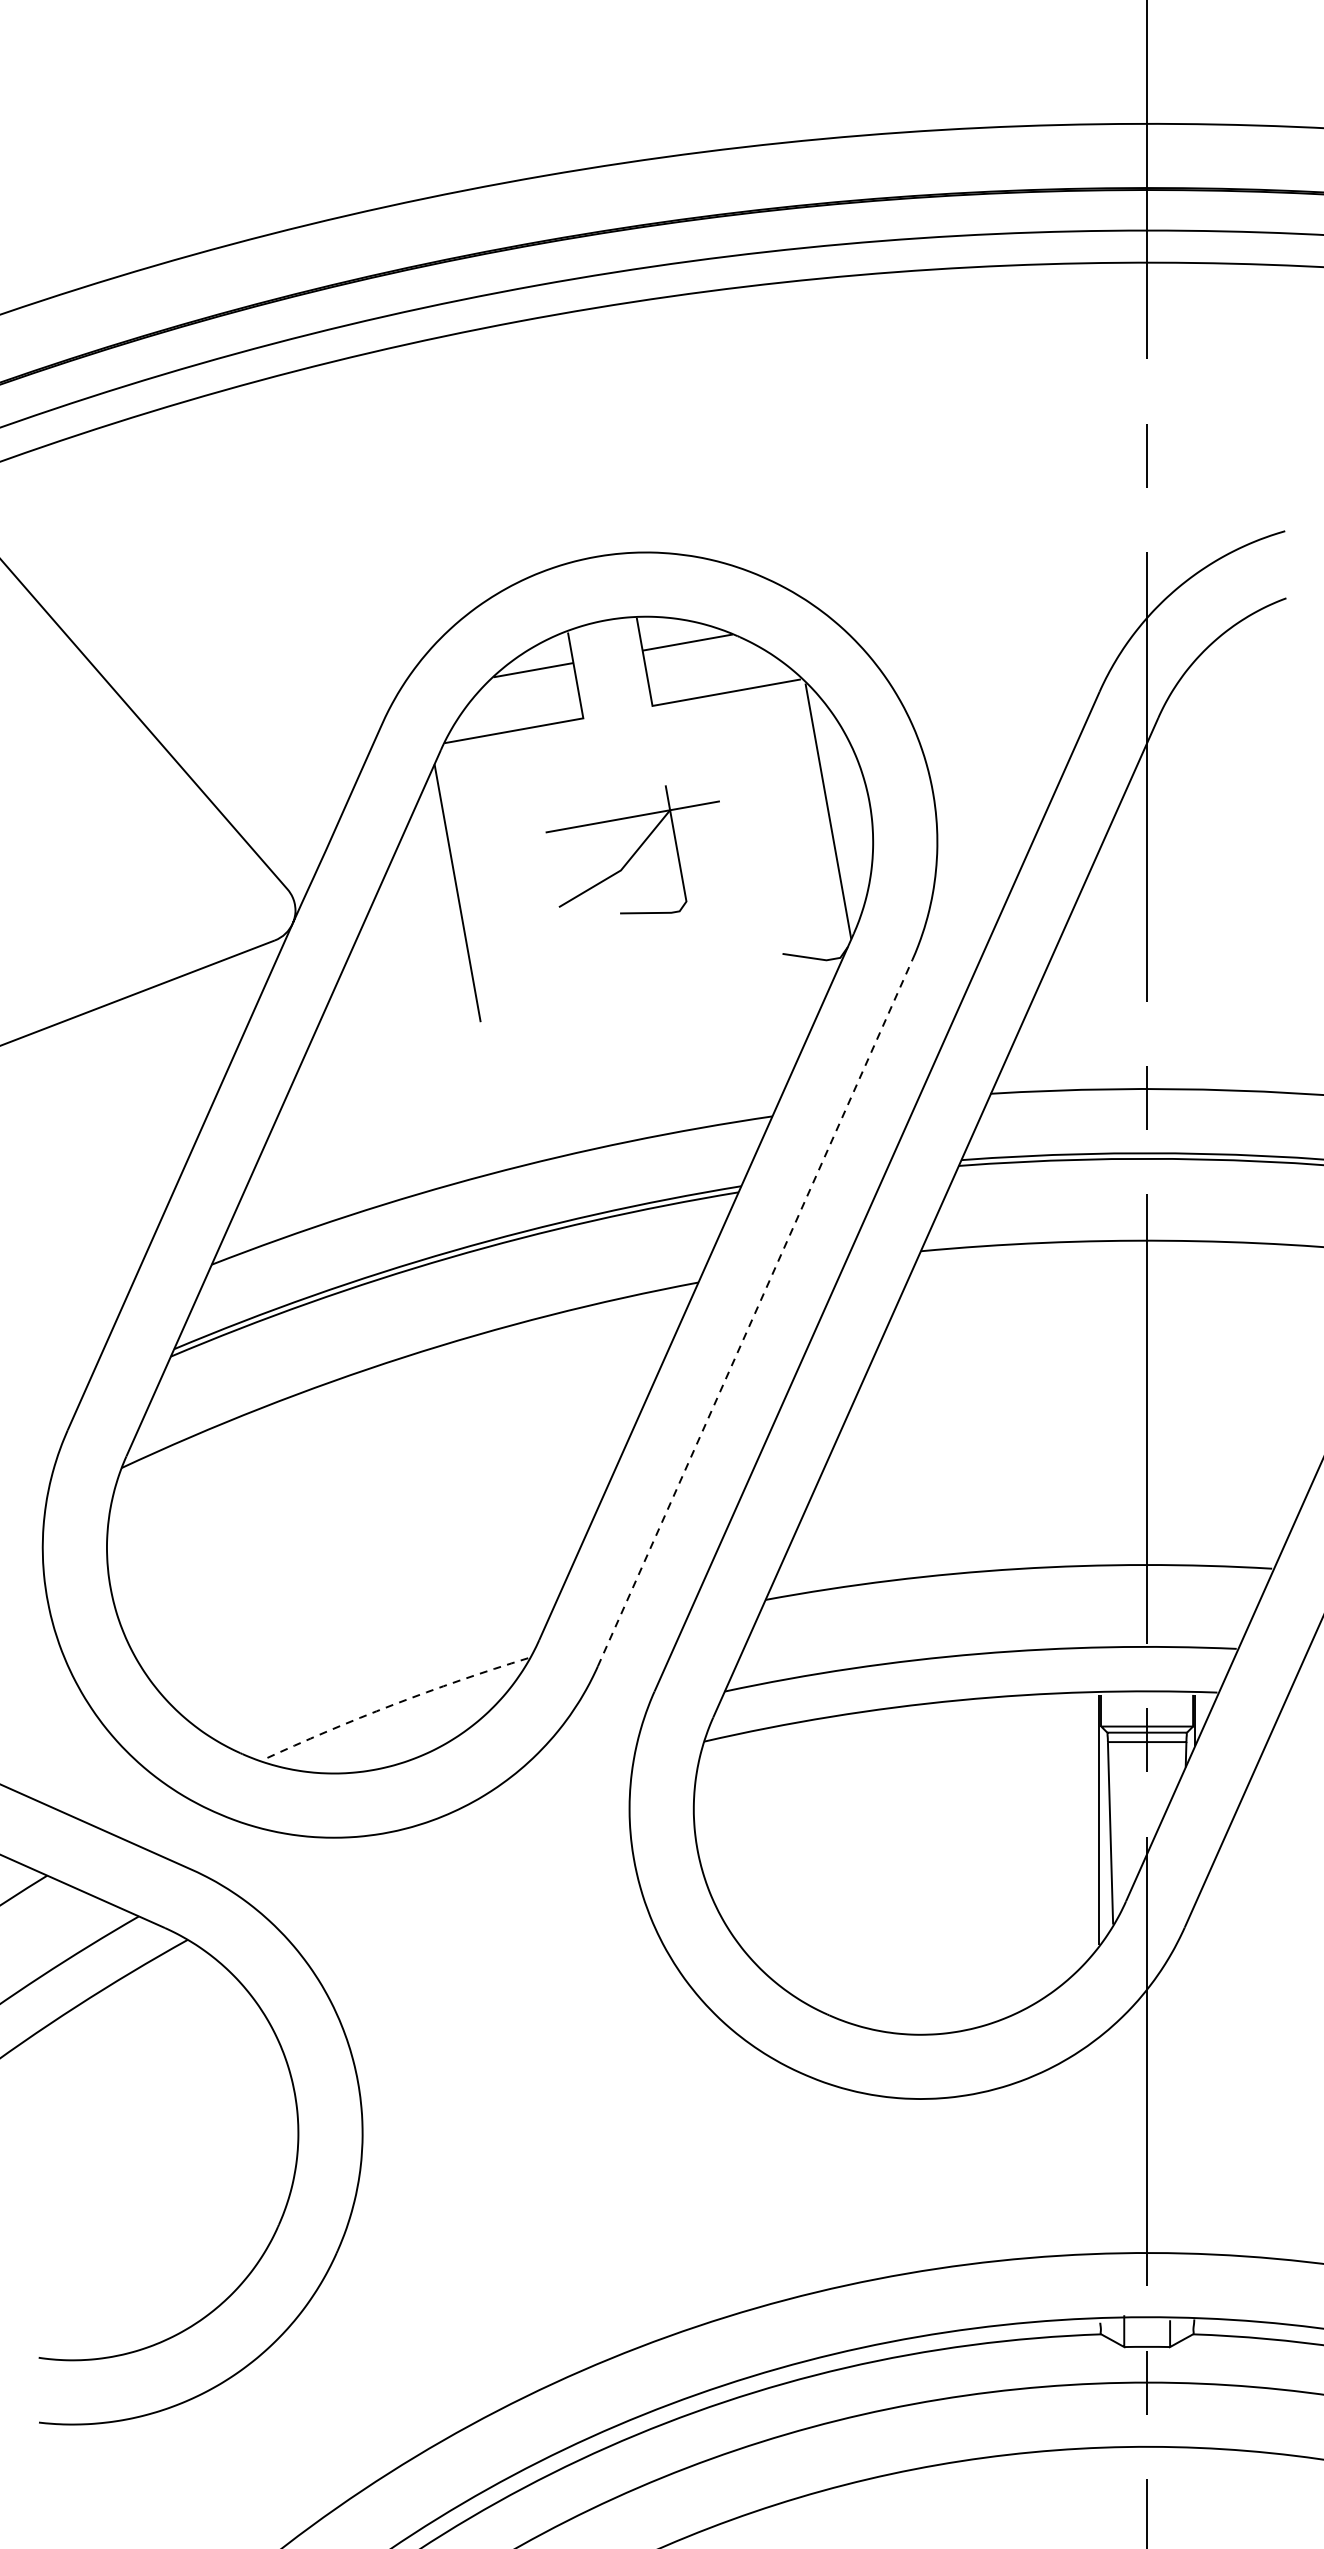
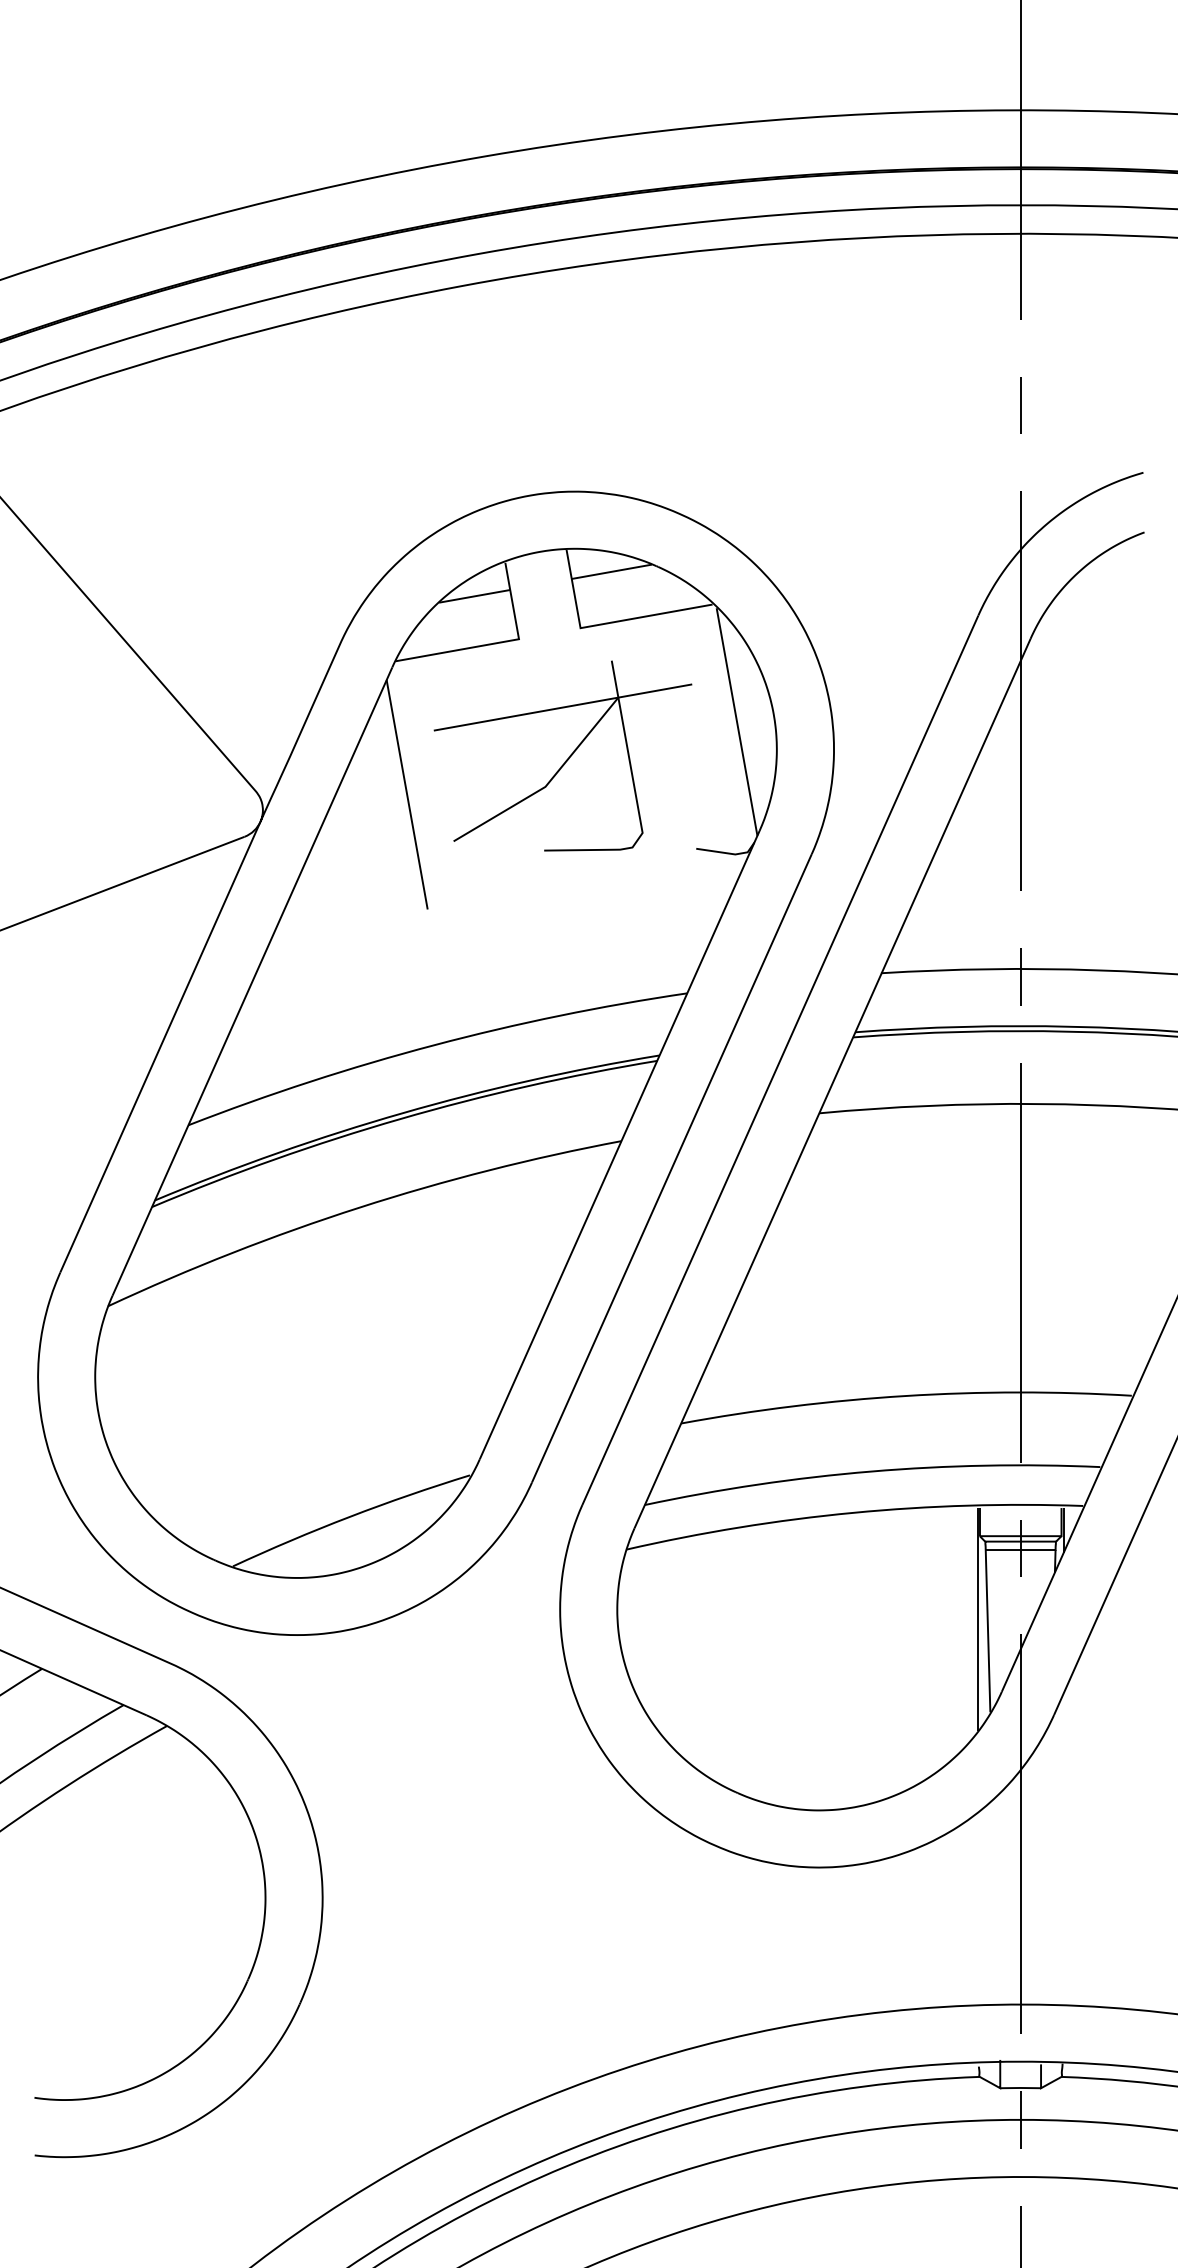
part: (632, 849) -> (562, 755), size x1.67
line: (754, 1313) -> (671, 1168), dashed -> solid
arc: (392, 1704) -> (349, 1516), dashed -> solid

